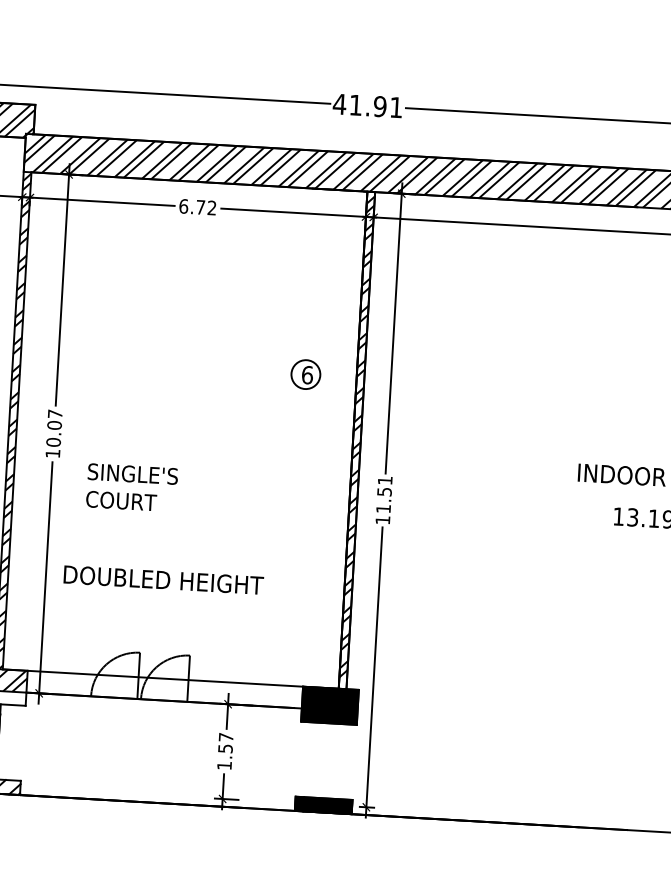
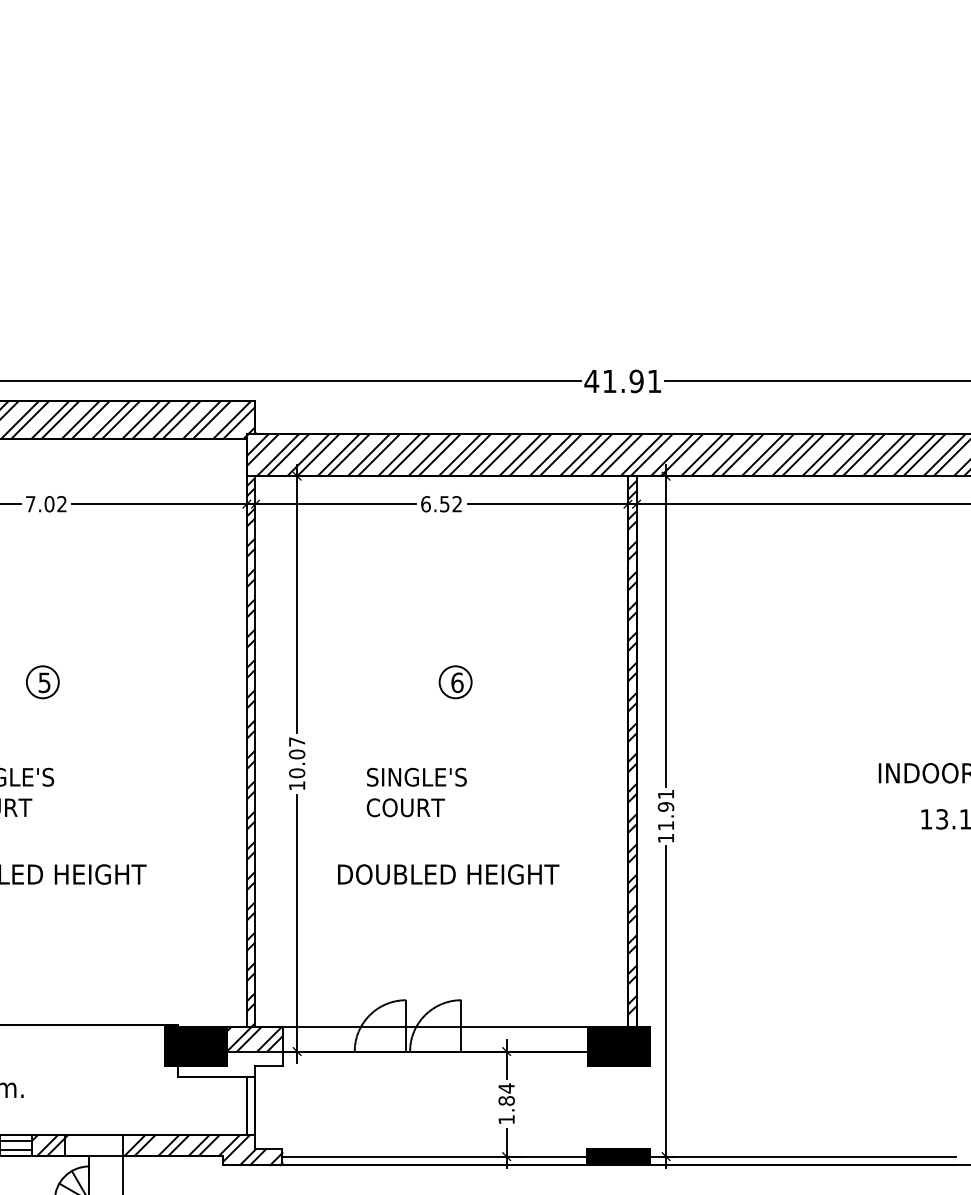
text: (200, 207) -> (444, 504), 6.72 -> 6.52
part: (305, 374) -> (455, 682), moved
text: (131, 487) -> (416, 792), moved
text: (384, 491) -> (665, 806), 11.51 -> 11.91
text: (163, 580) -> (448, 874), moved
text: (225, 742) -> (506, 1094), 1.57 -> 1.84
line: (157, 795) -> (434, 1156), added
line: (489, 814) -> (802, 1156), added

